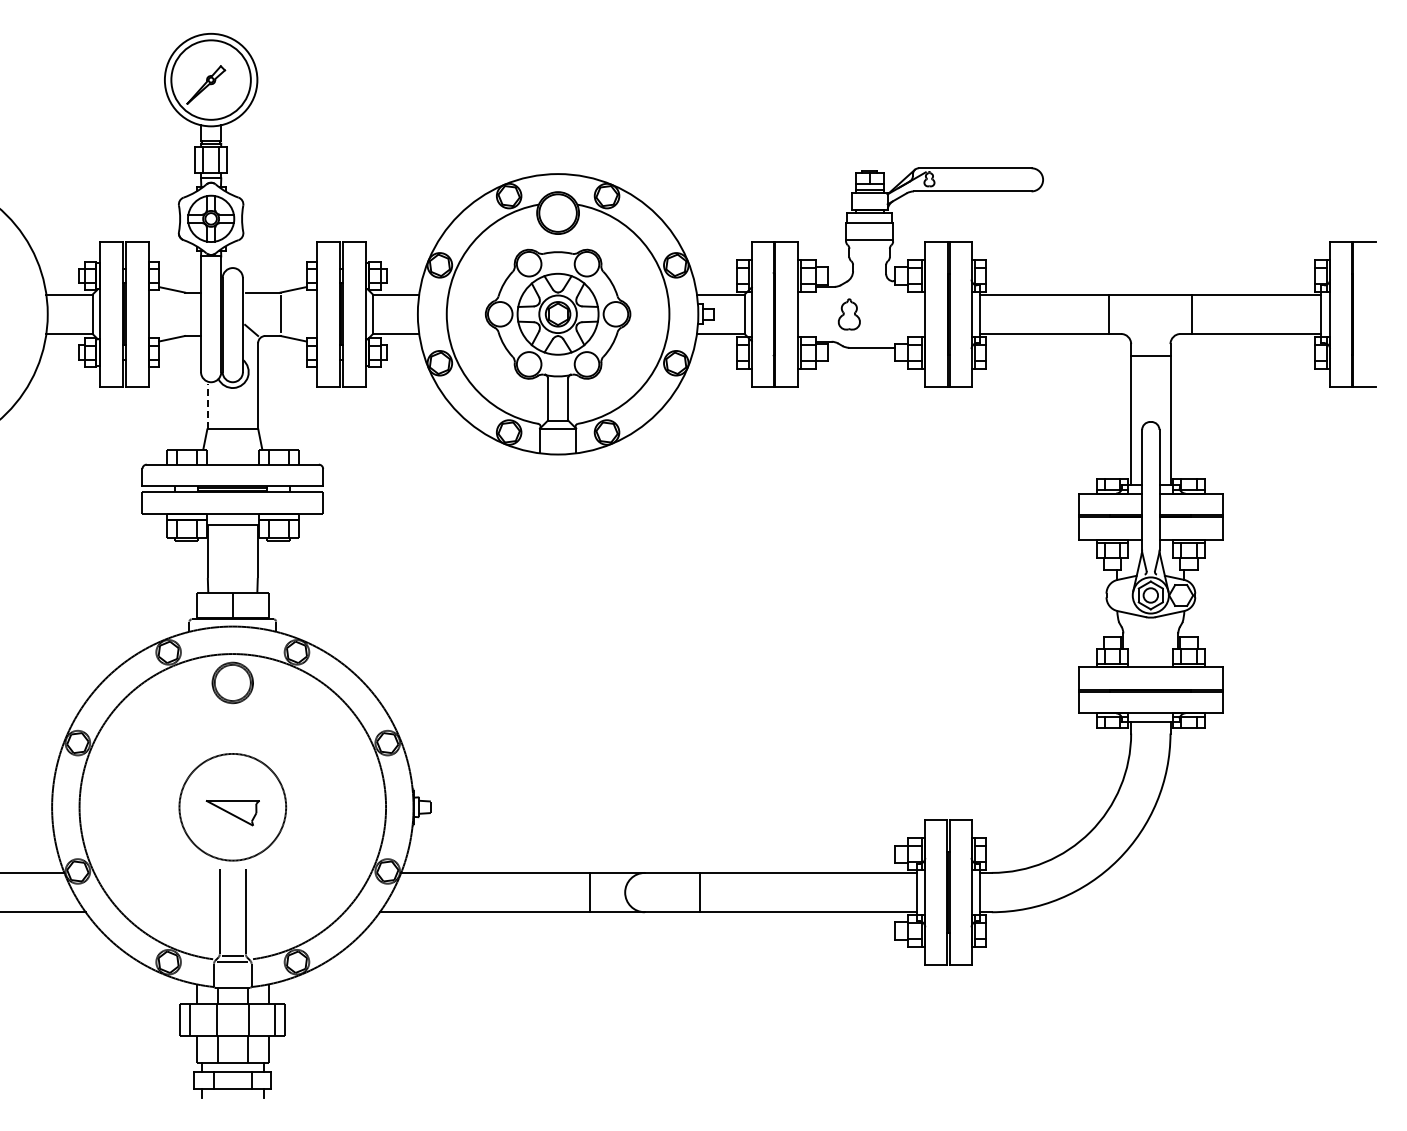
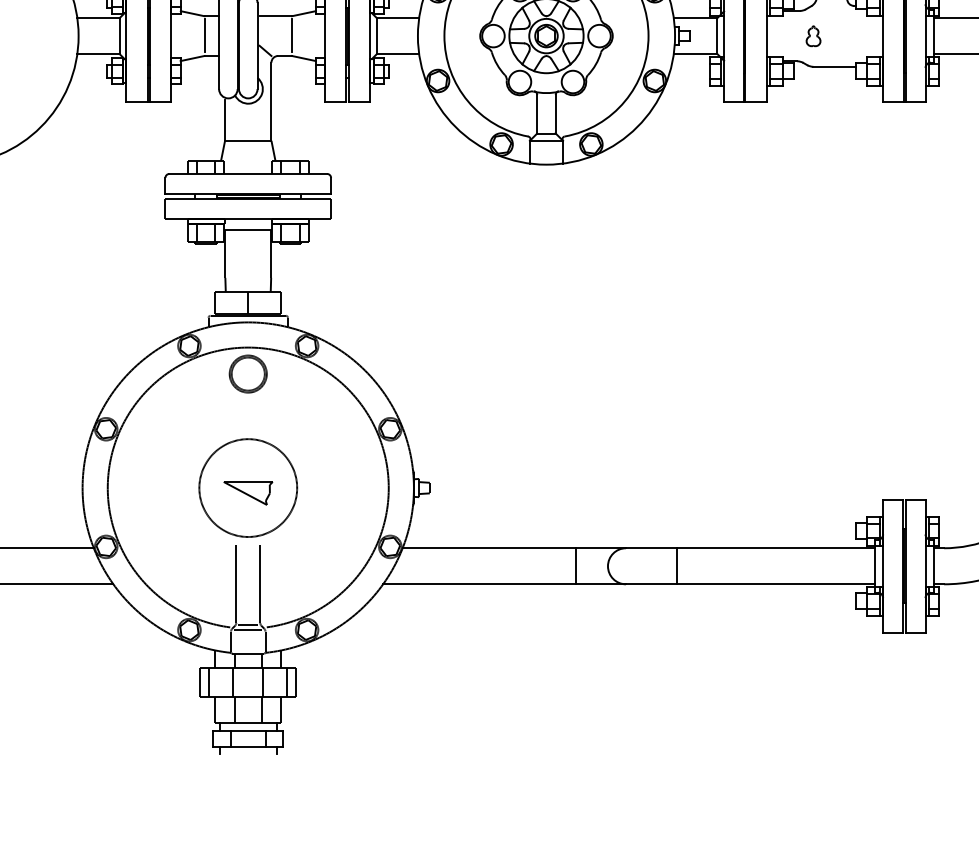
line: (185, 313) -> (204, 35), added
part: (849, 314) -> (813, 36), size x0.71
line: (207, 405) -> (225, 119), dashed -> solid

